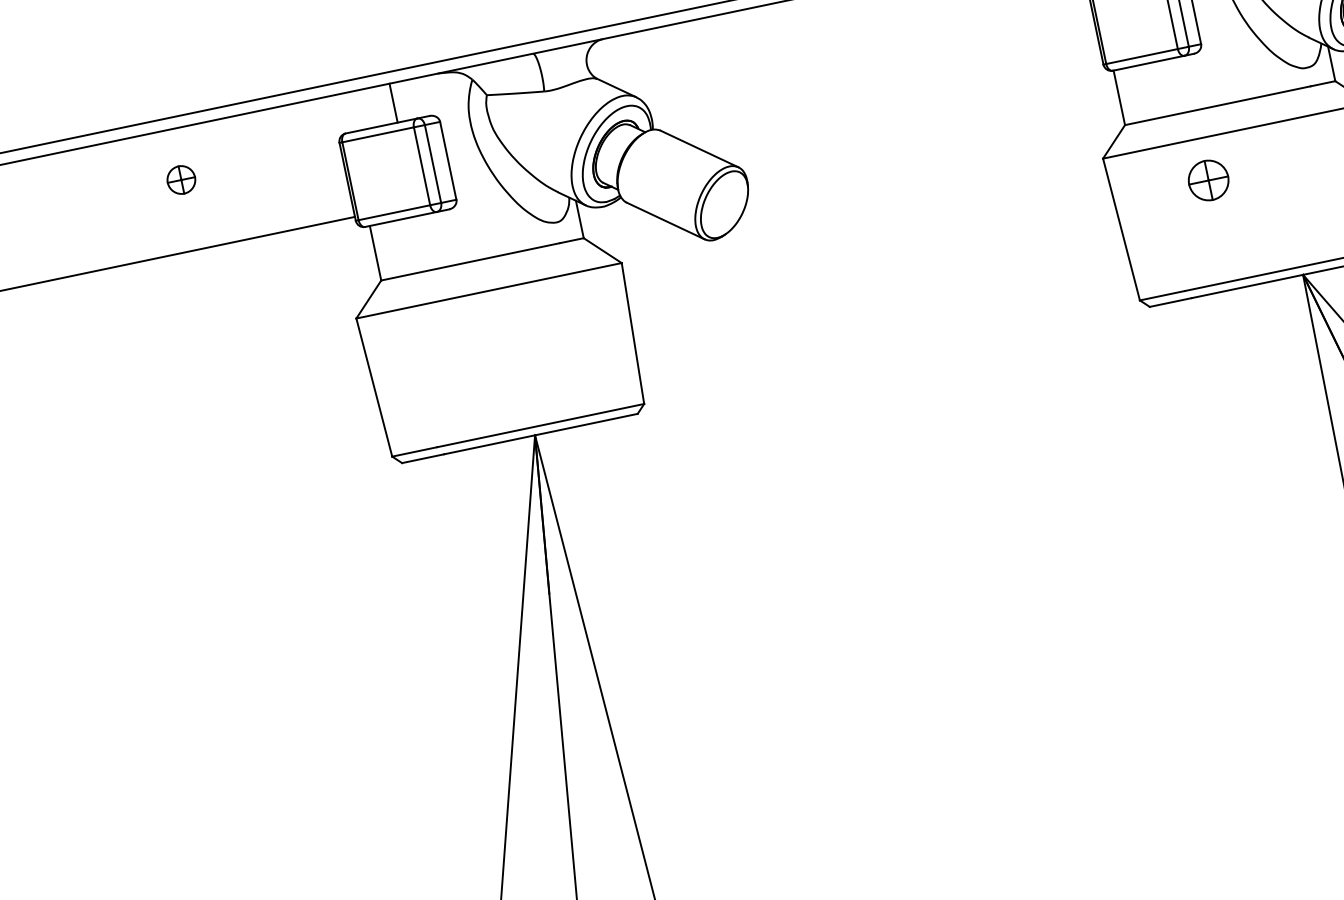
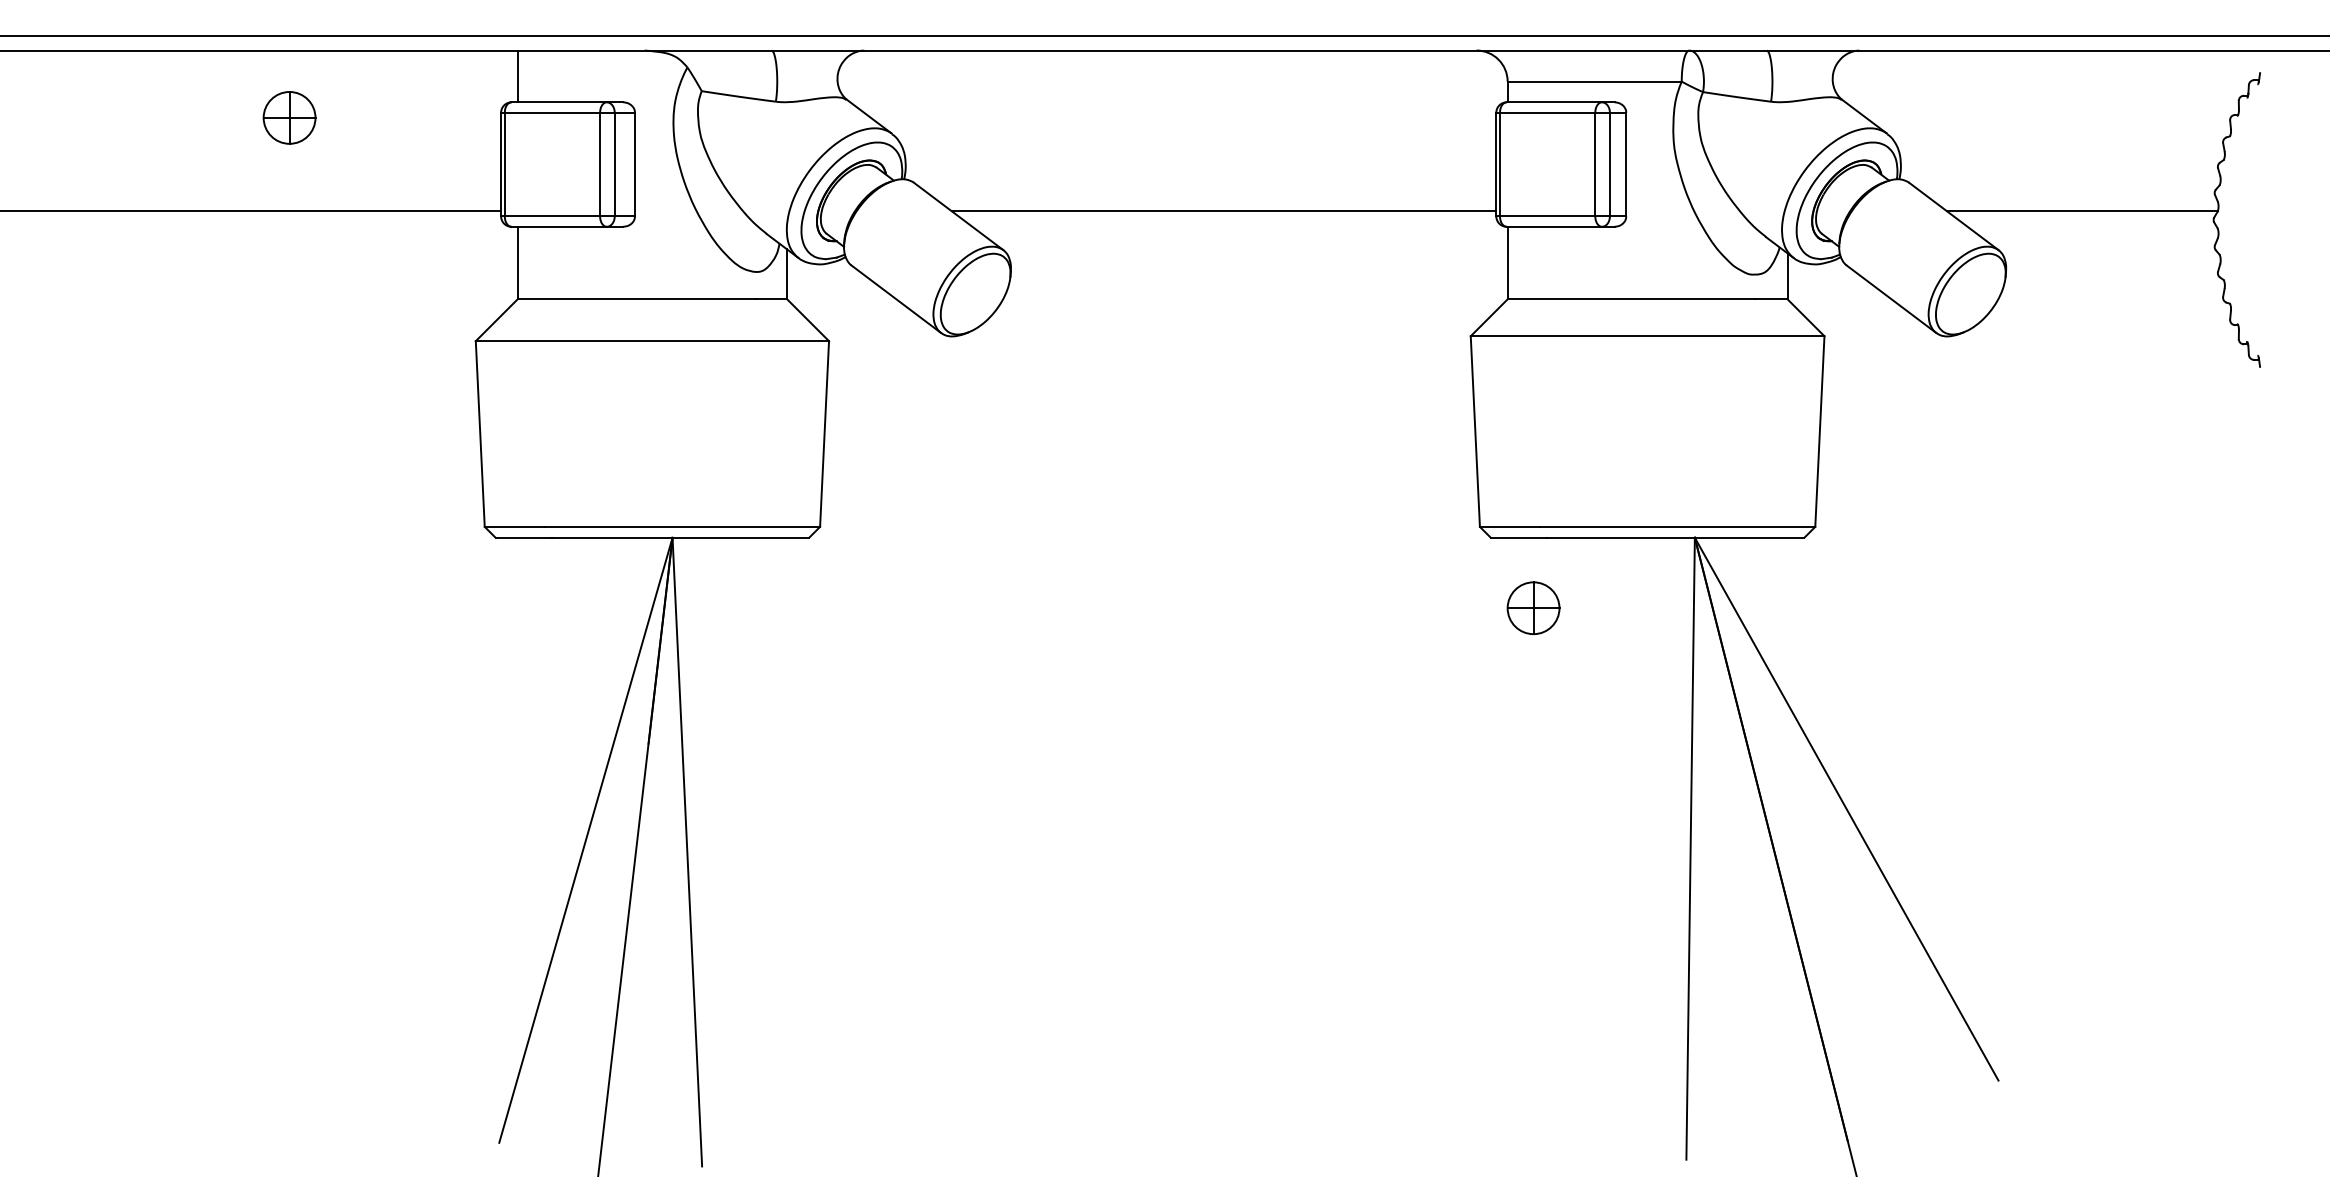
line: (393, 103) -> (517, 76), moved
line: (897, 103) -> (1223, 211), added
part: (181, 179) -> (289, 117), size x1.43
part: (1208, 180) -> (1533, 608), moved

